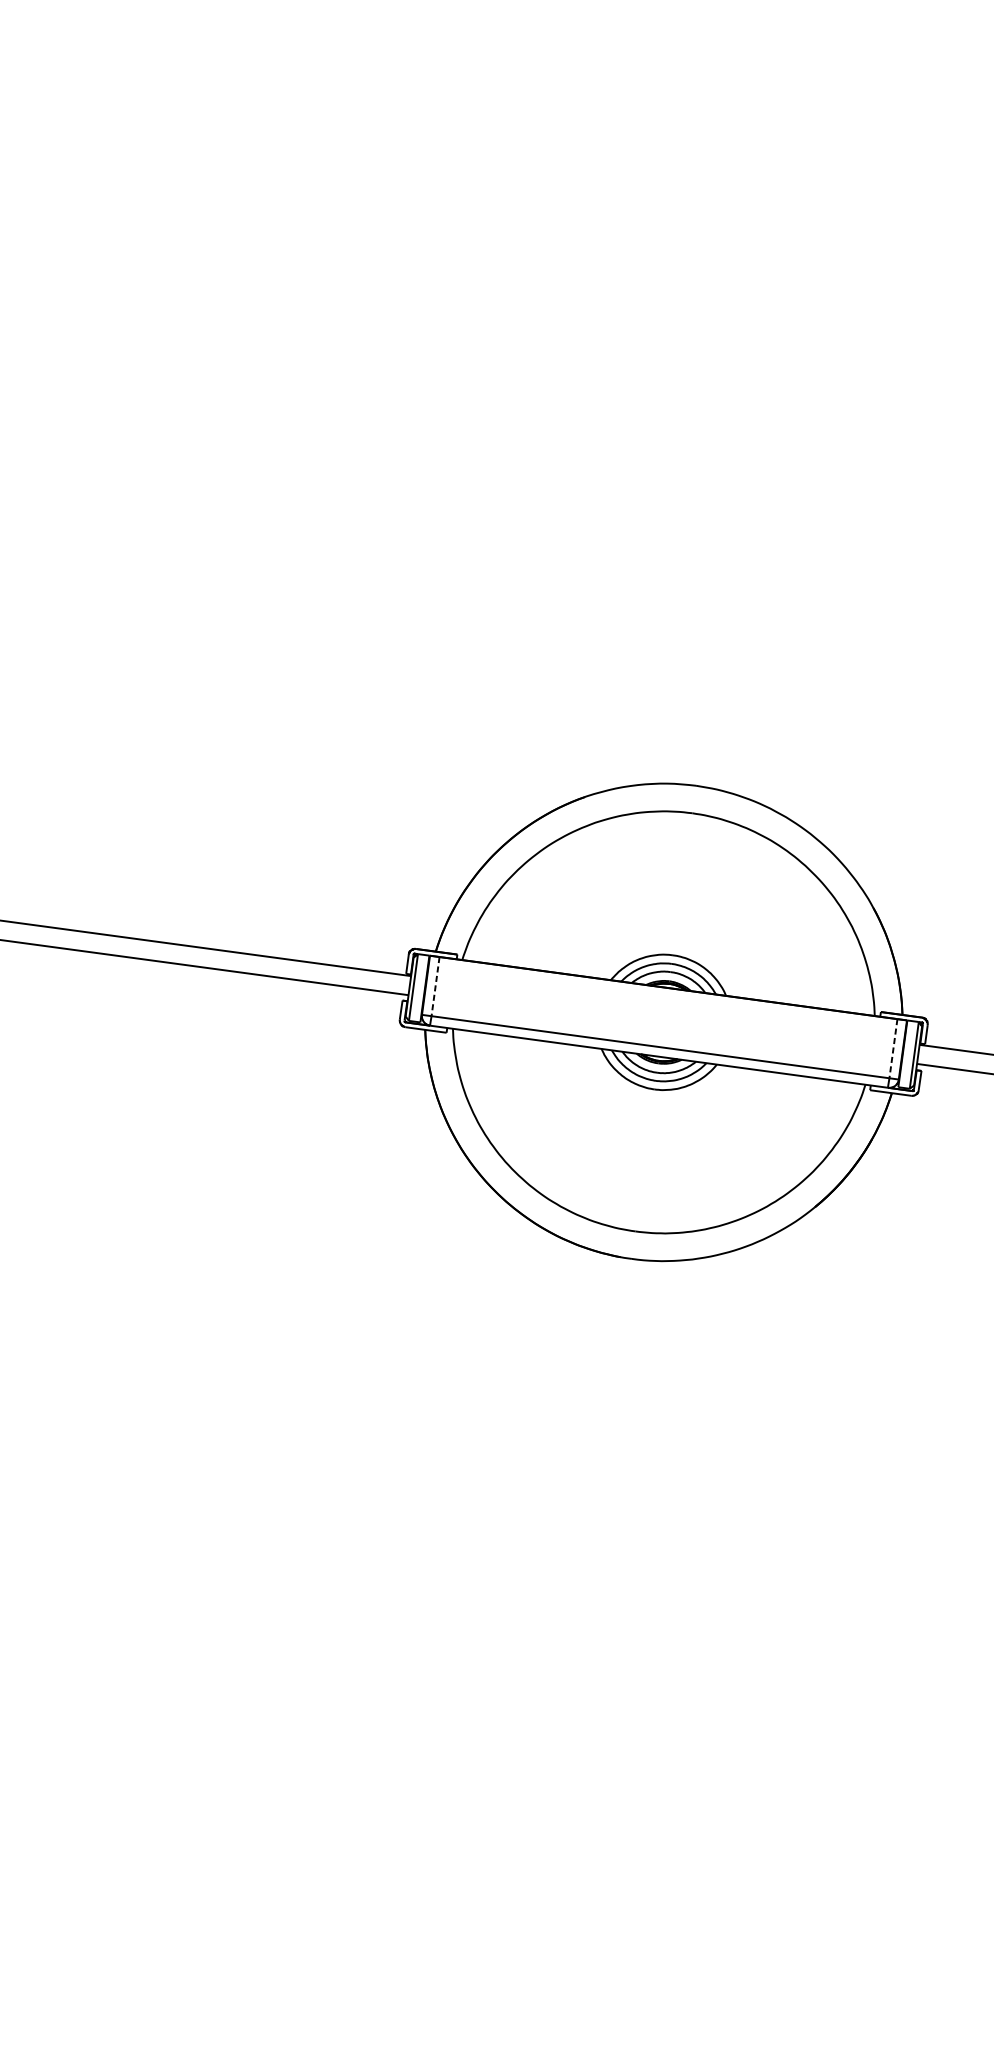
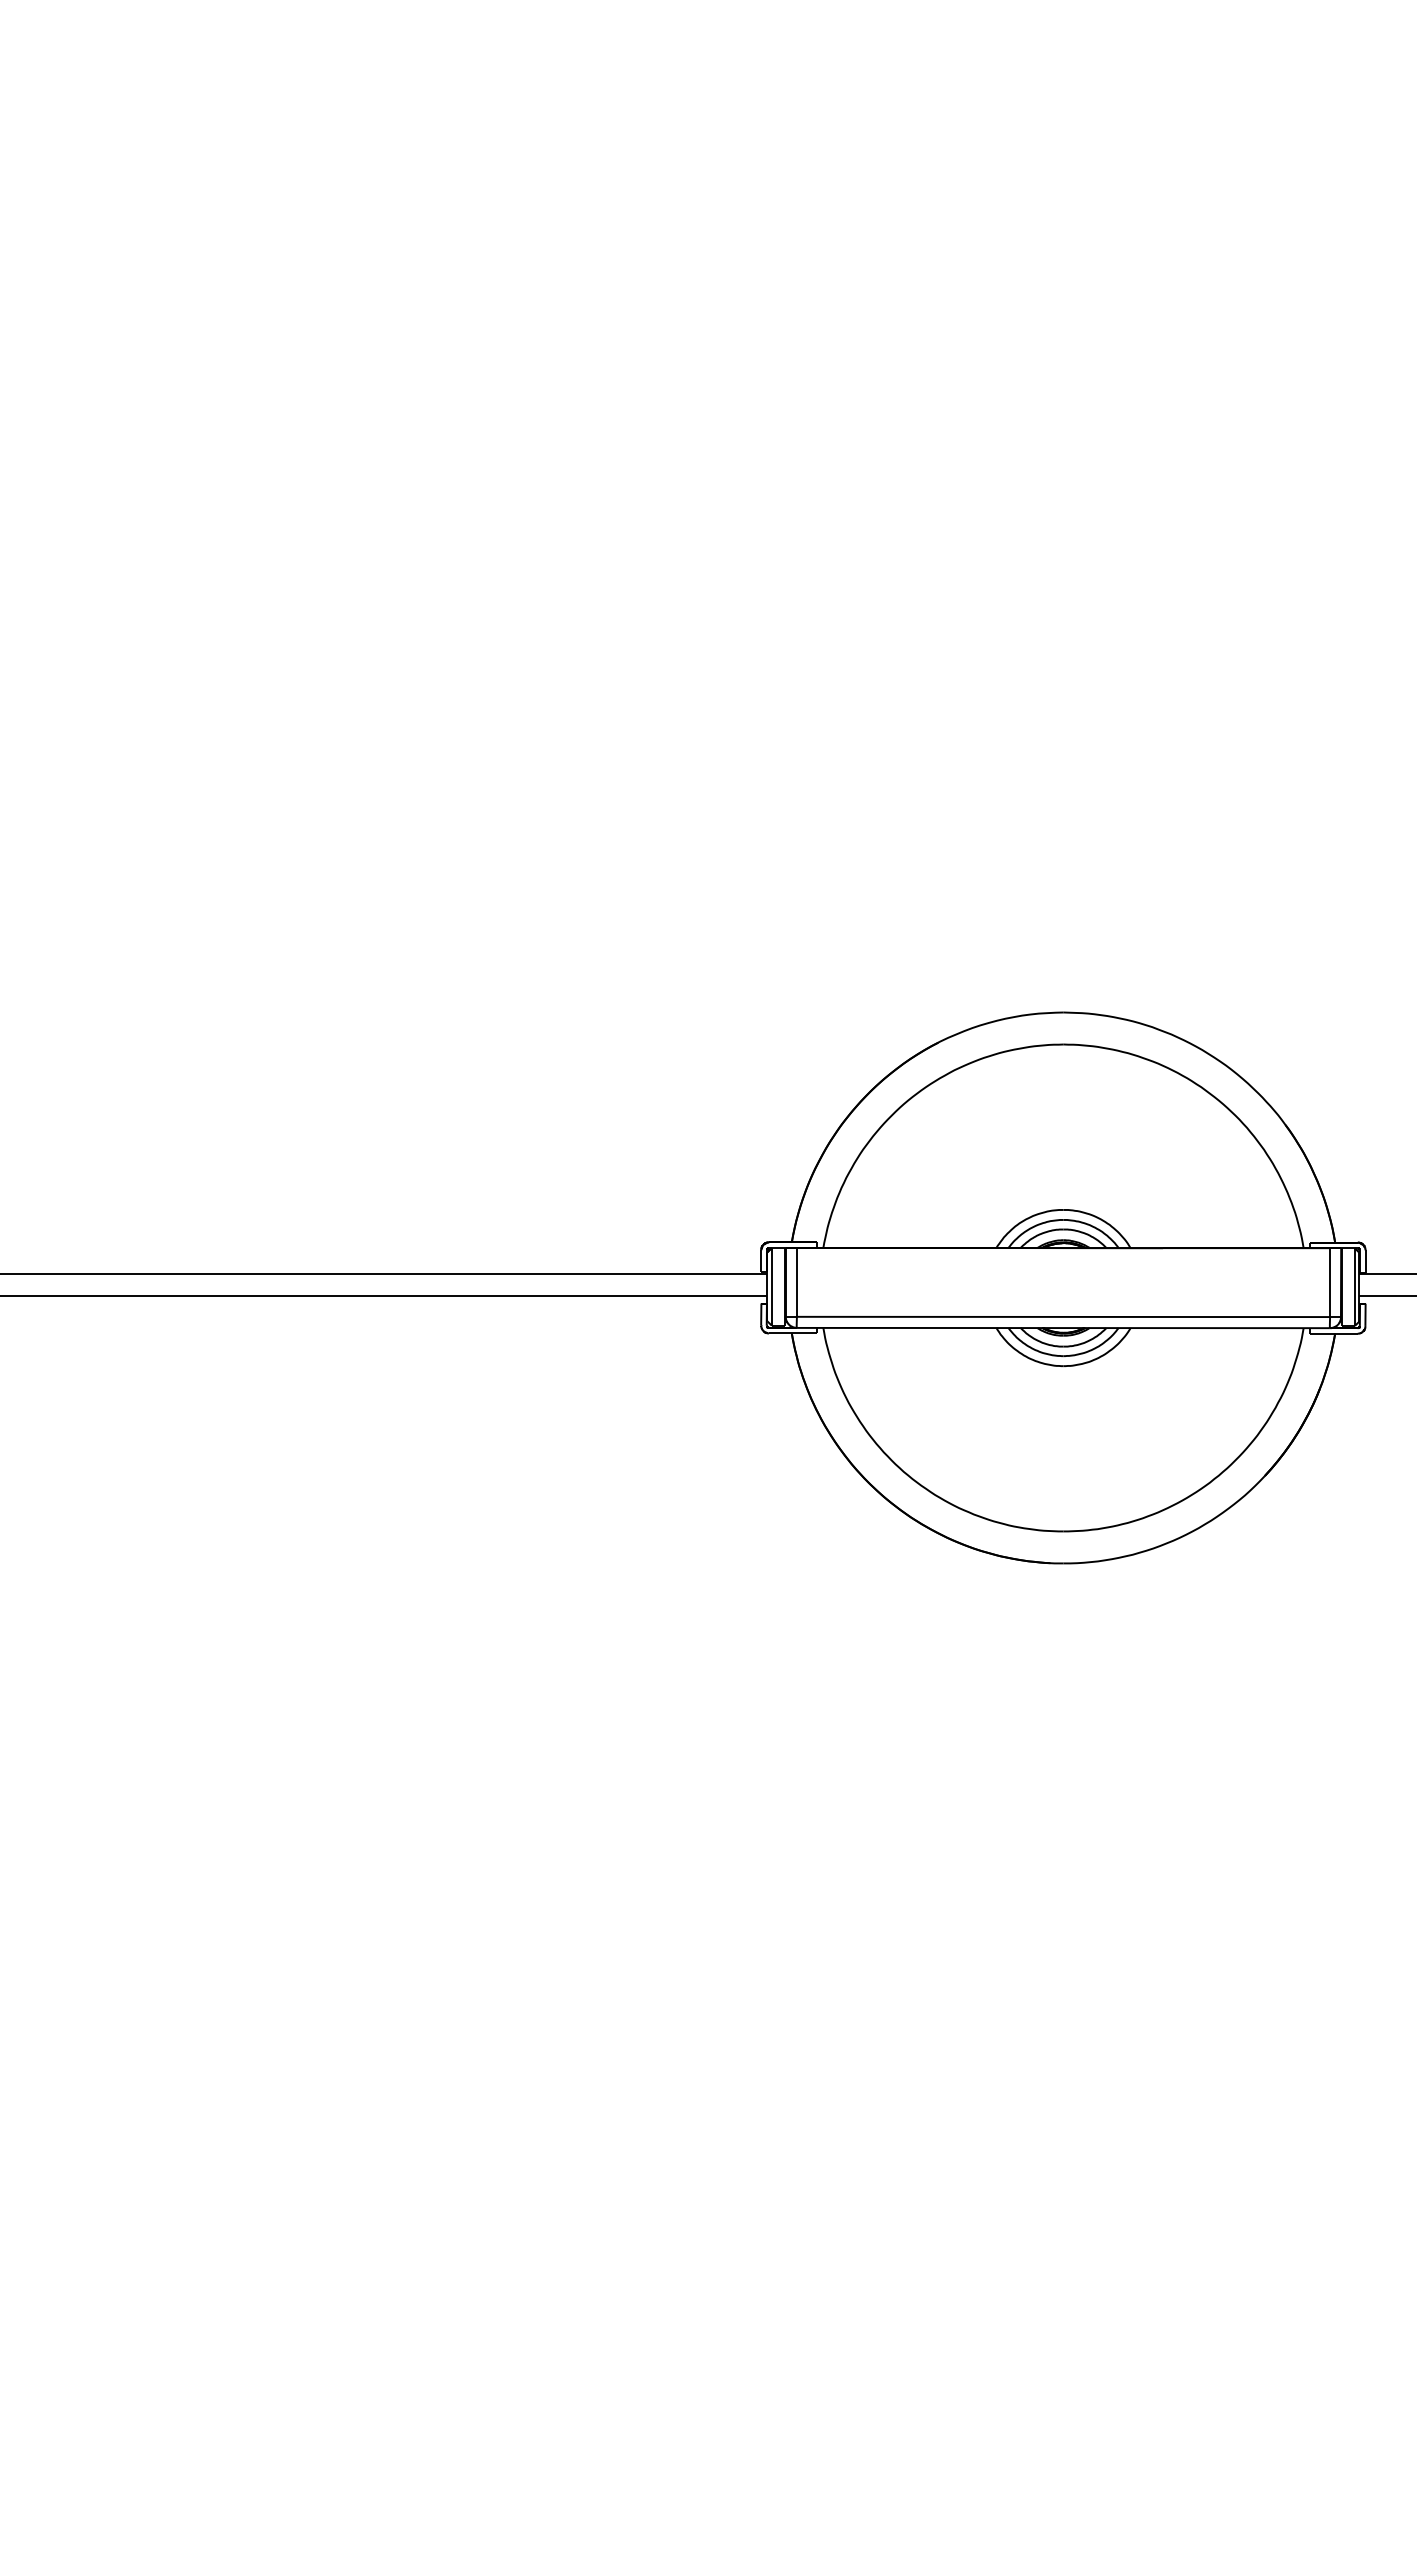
line: (435, 986) -> (796, 1282), dashed -> solid
line: (893, 1049) -> (1330, 1283), dashed -> solid

